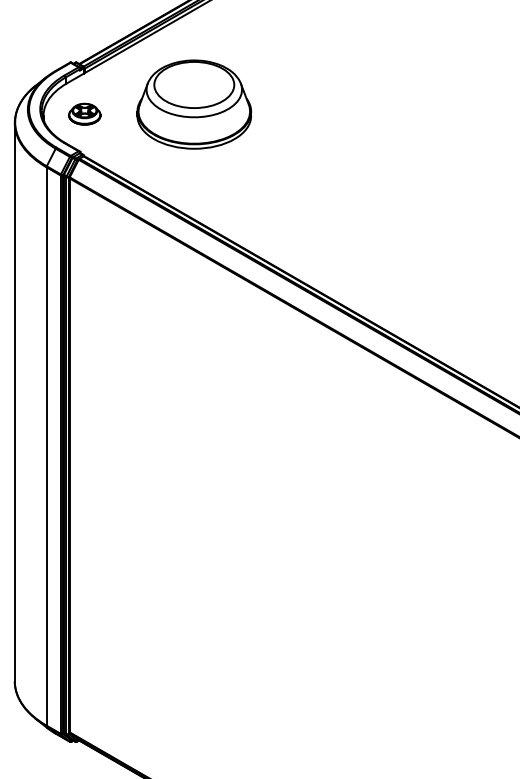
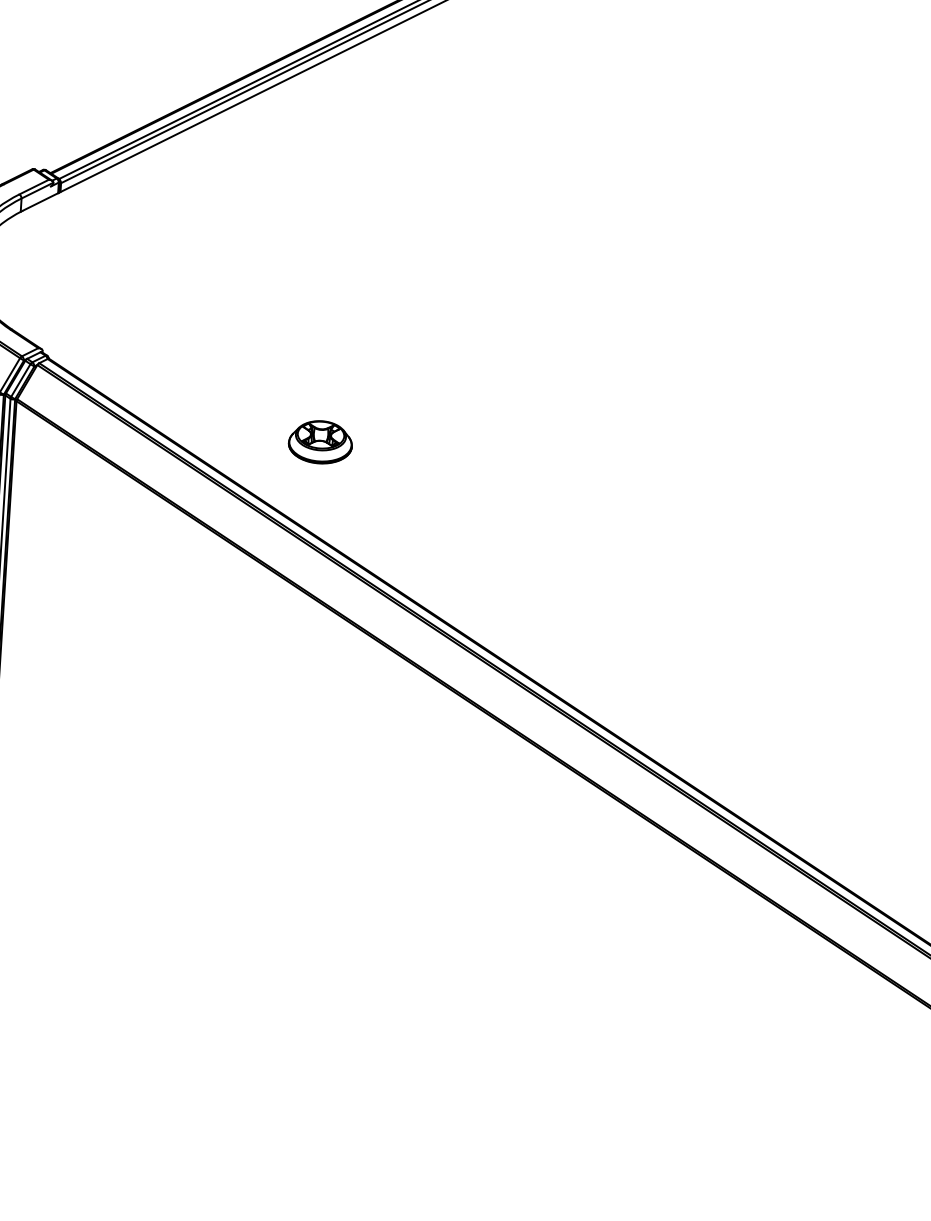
part: (194, 104) -> (276, 268), removed
part: (84, 113) -> (320, 440), moved

